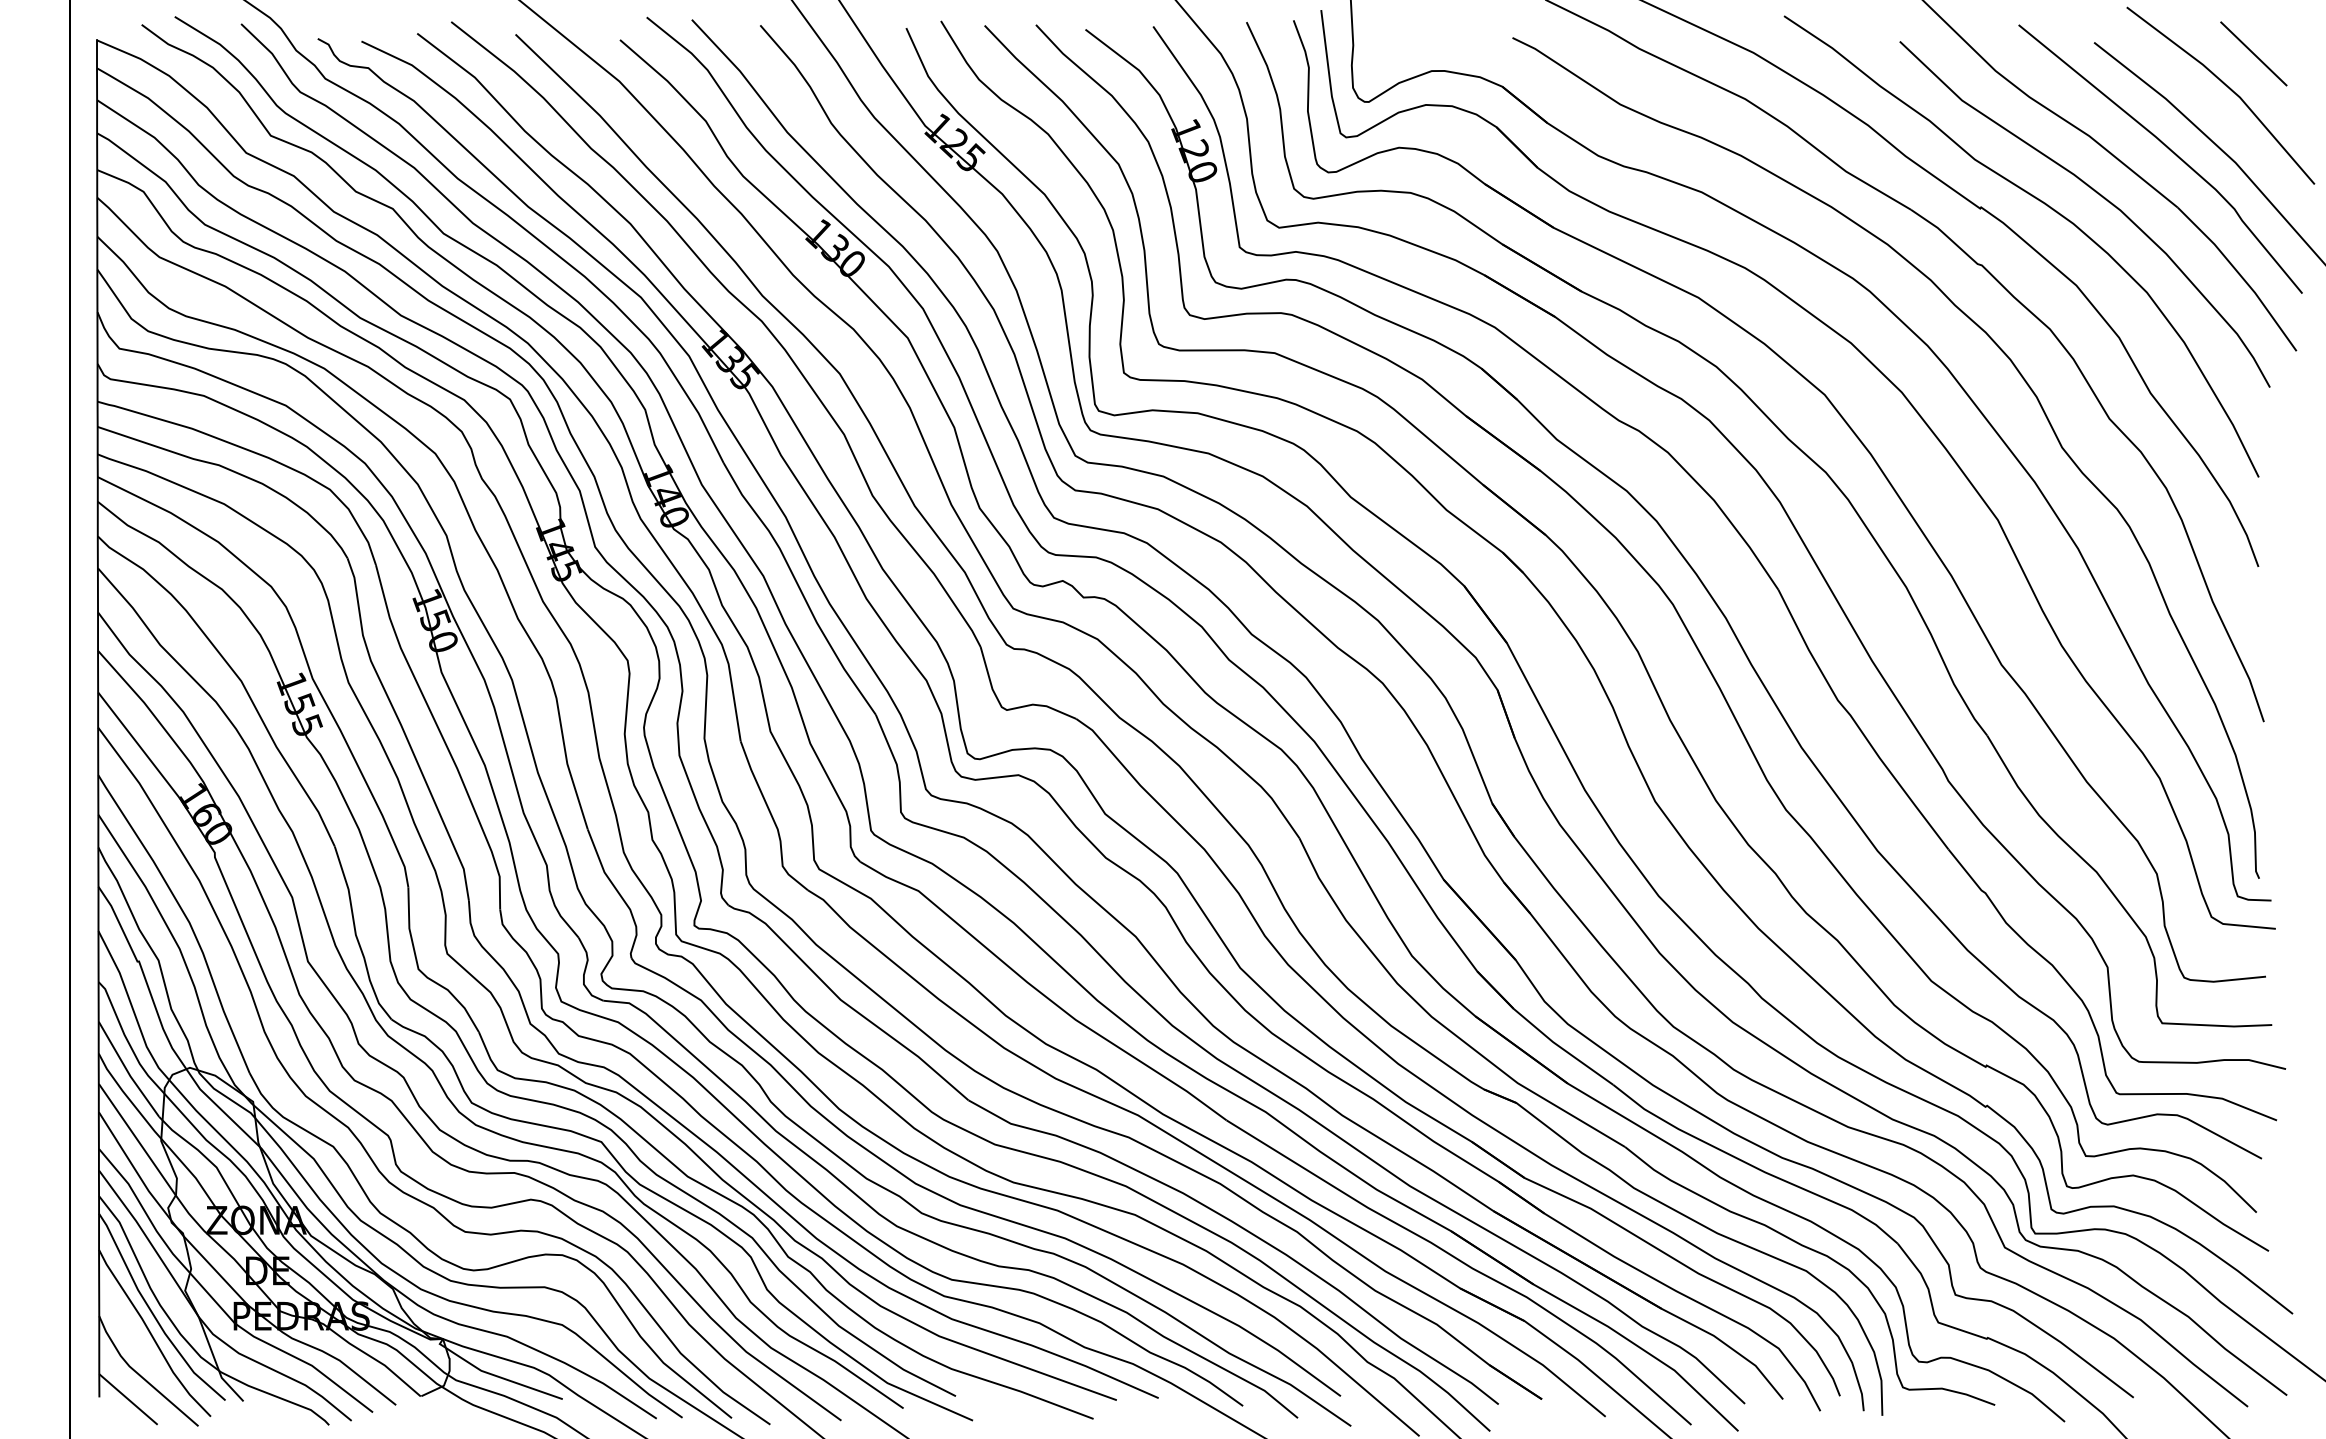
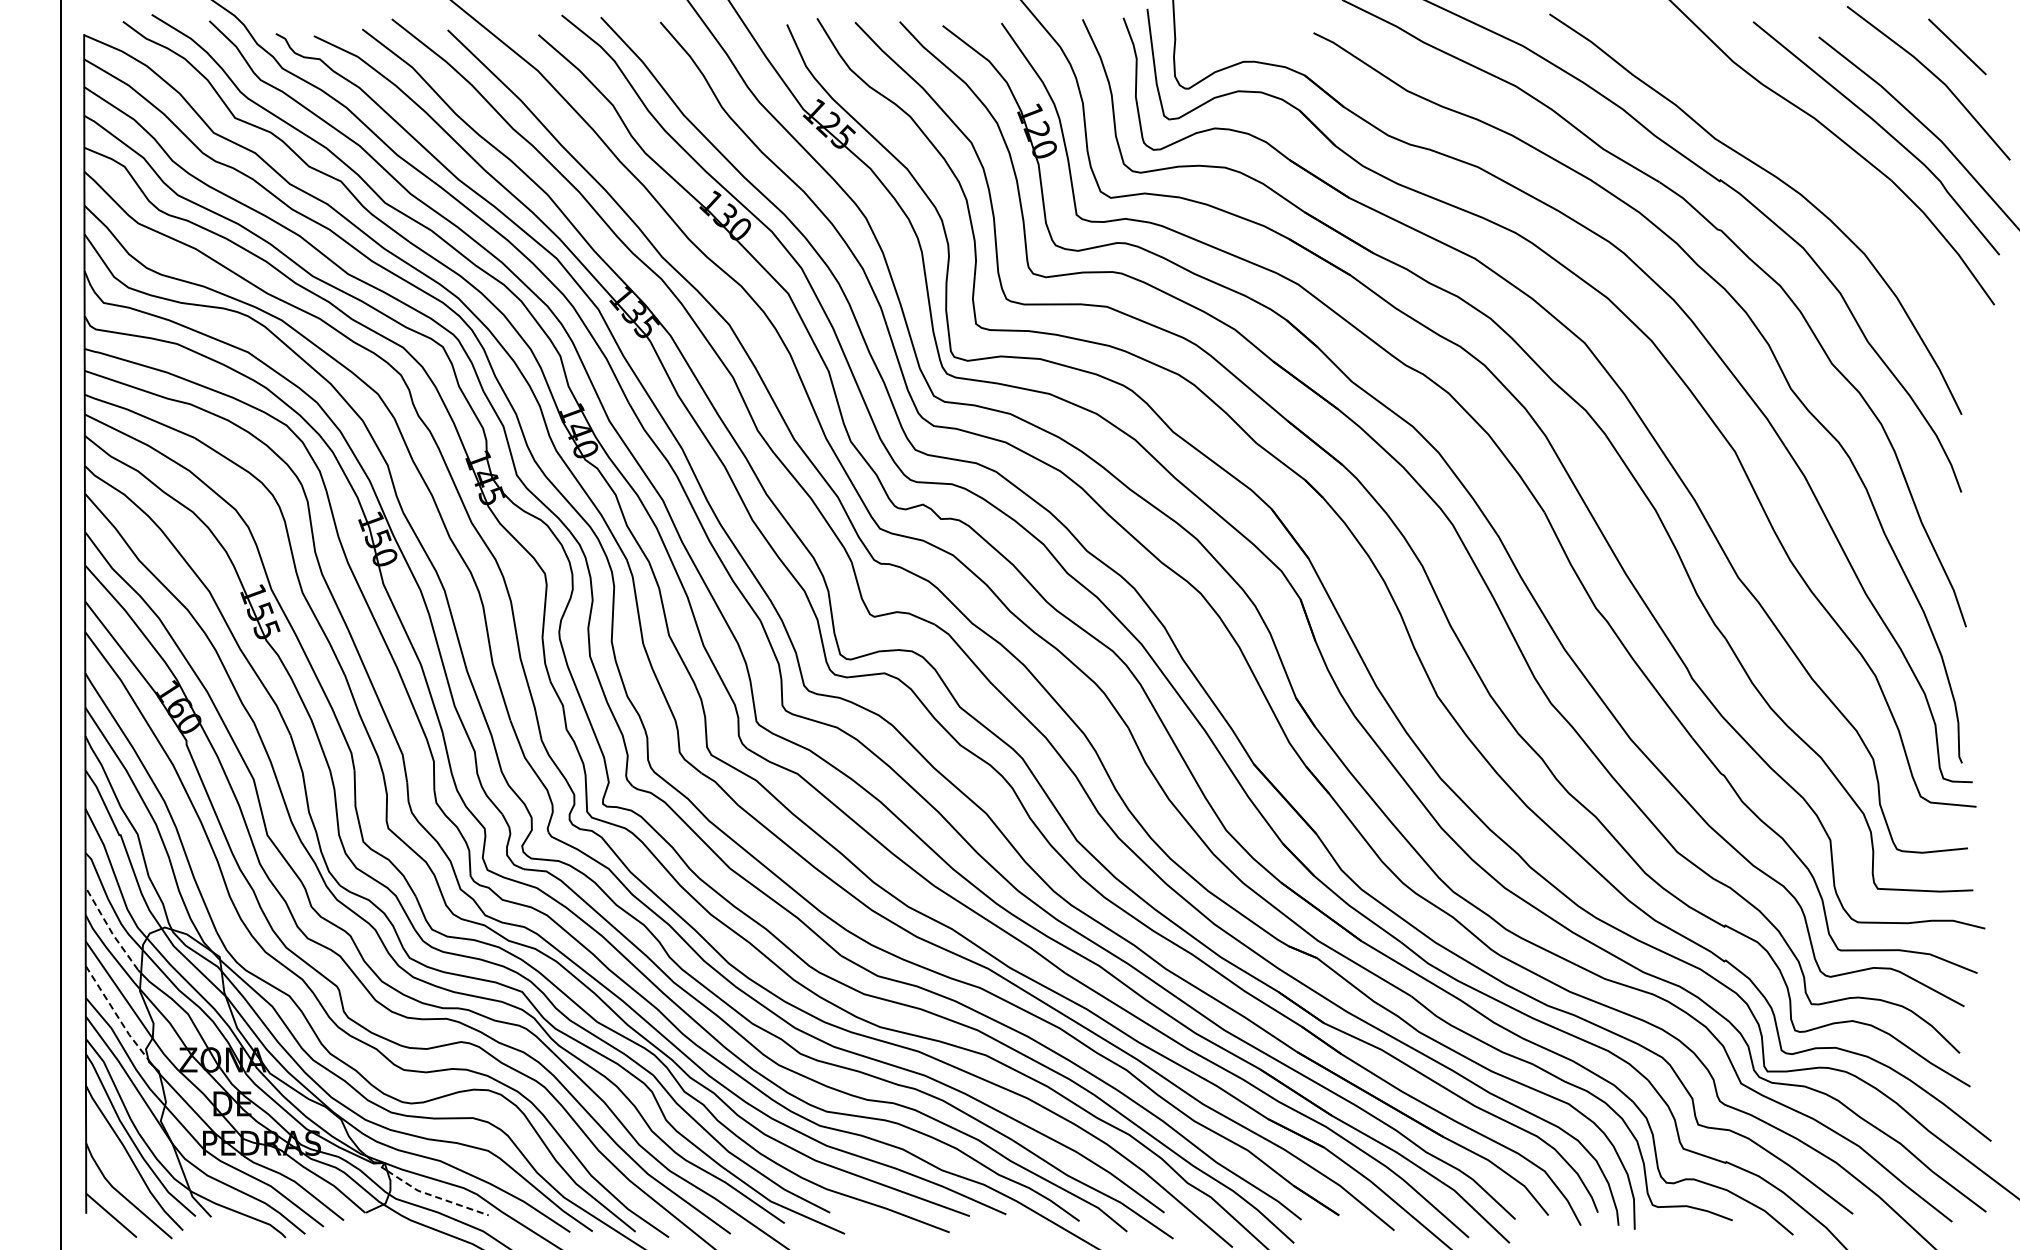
curve: (2099, 196) -> (1823, 170), removed
line: (127, 1070) -> (110, 929), solid -> dashed
line: (134, 1167) -> (116, 1014), solid -> dashed
line: (500, 1377) -> (434, 1196), solid -> dashed

